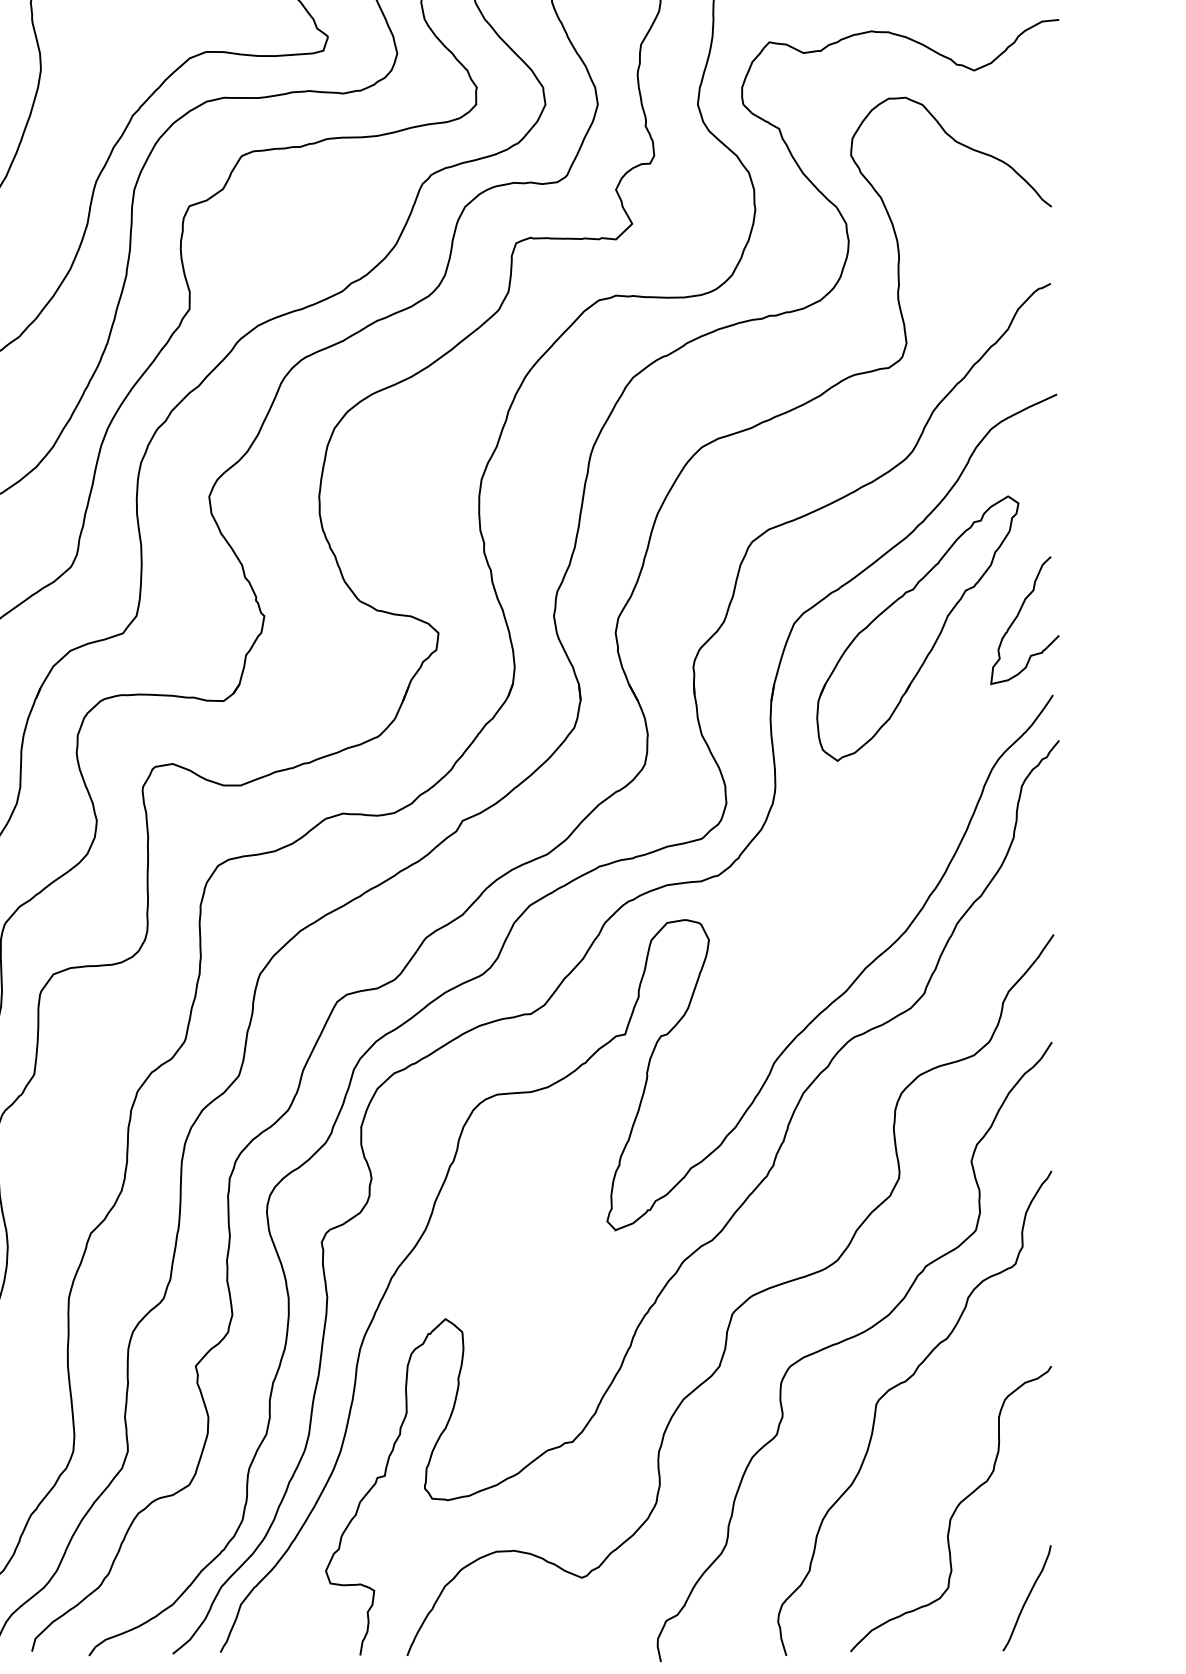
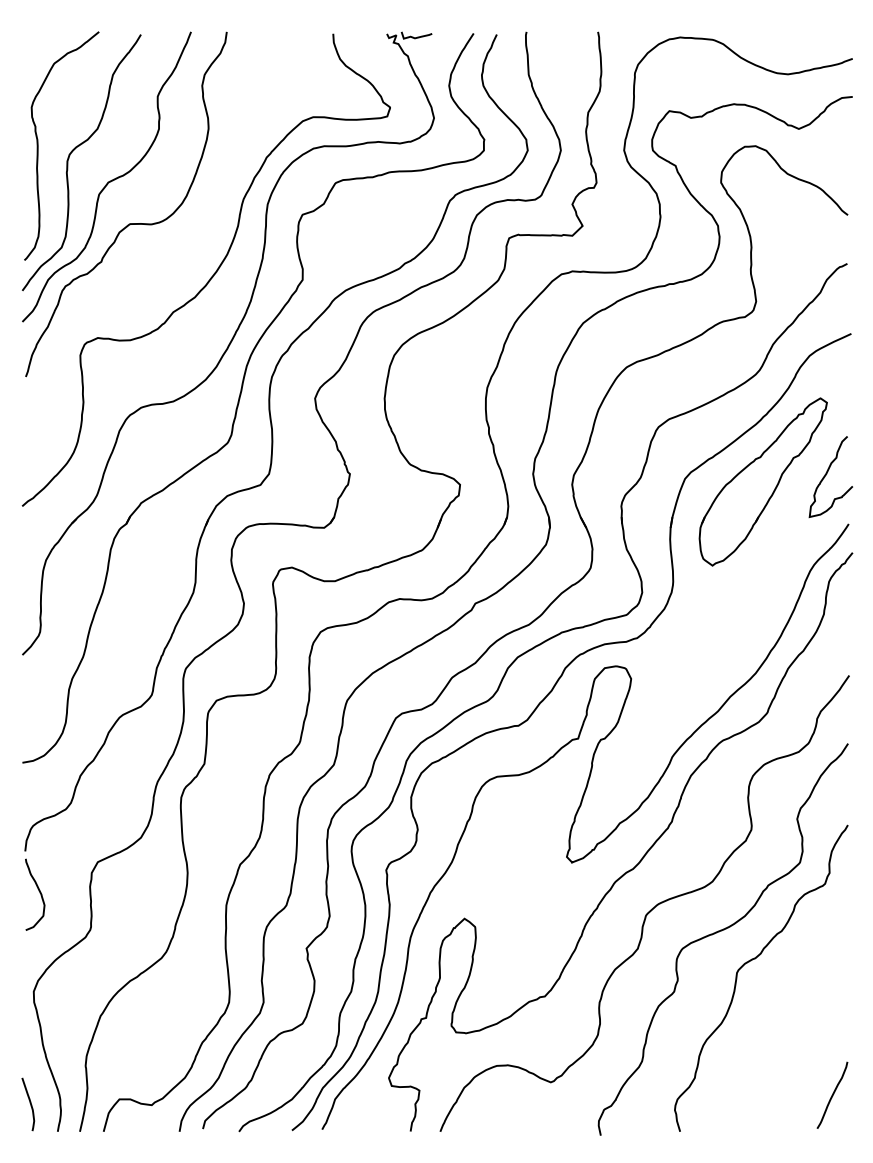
curve: (954, 1508) -> (786, 1038), removed

